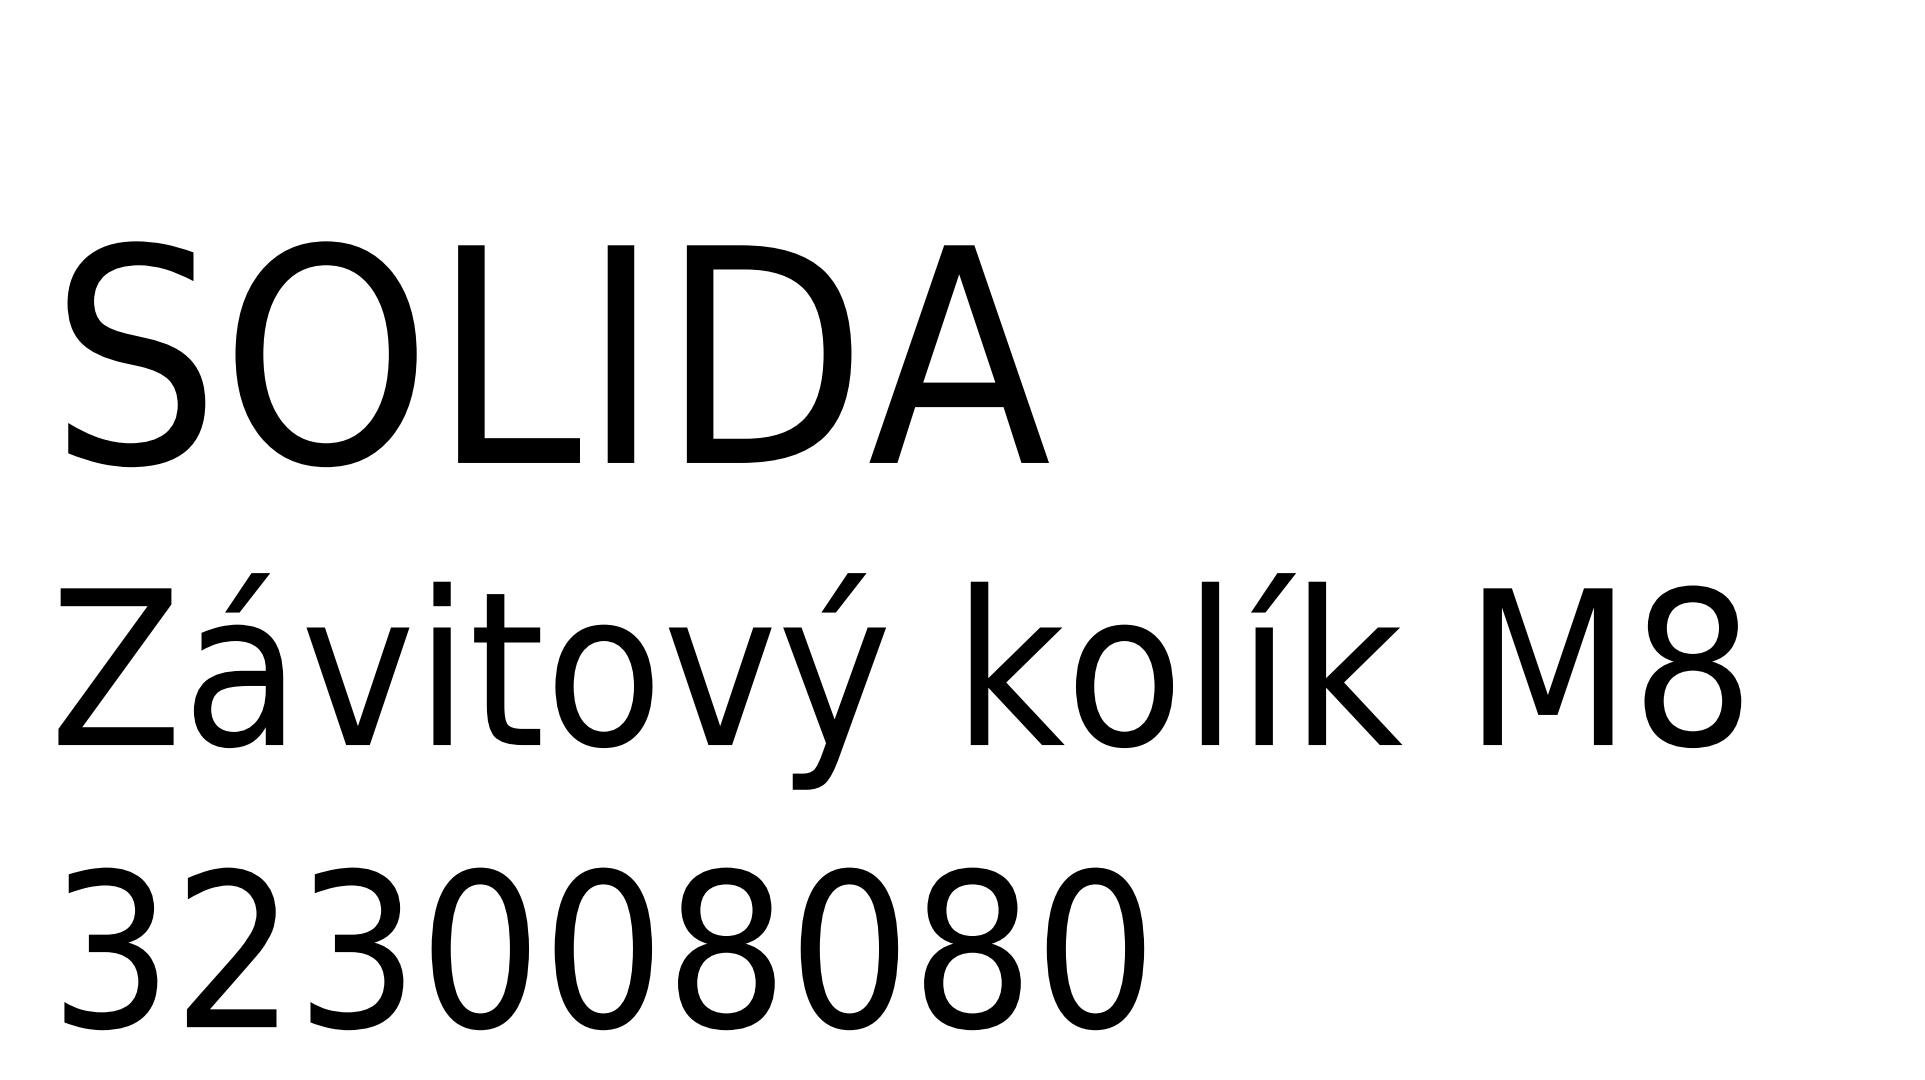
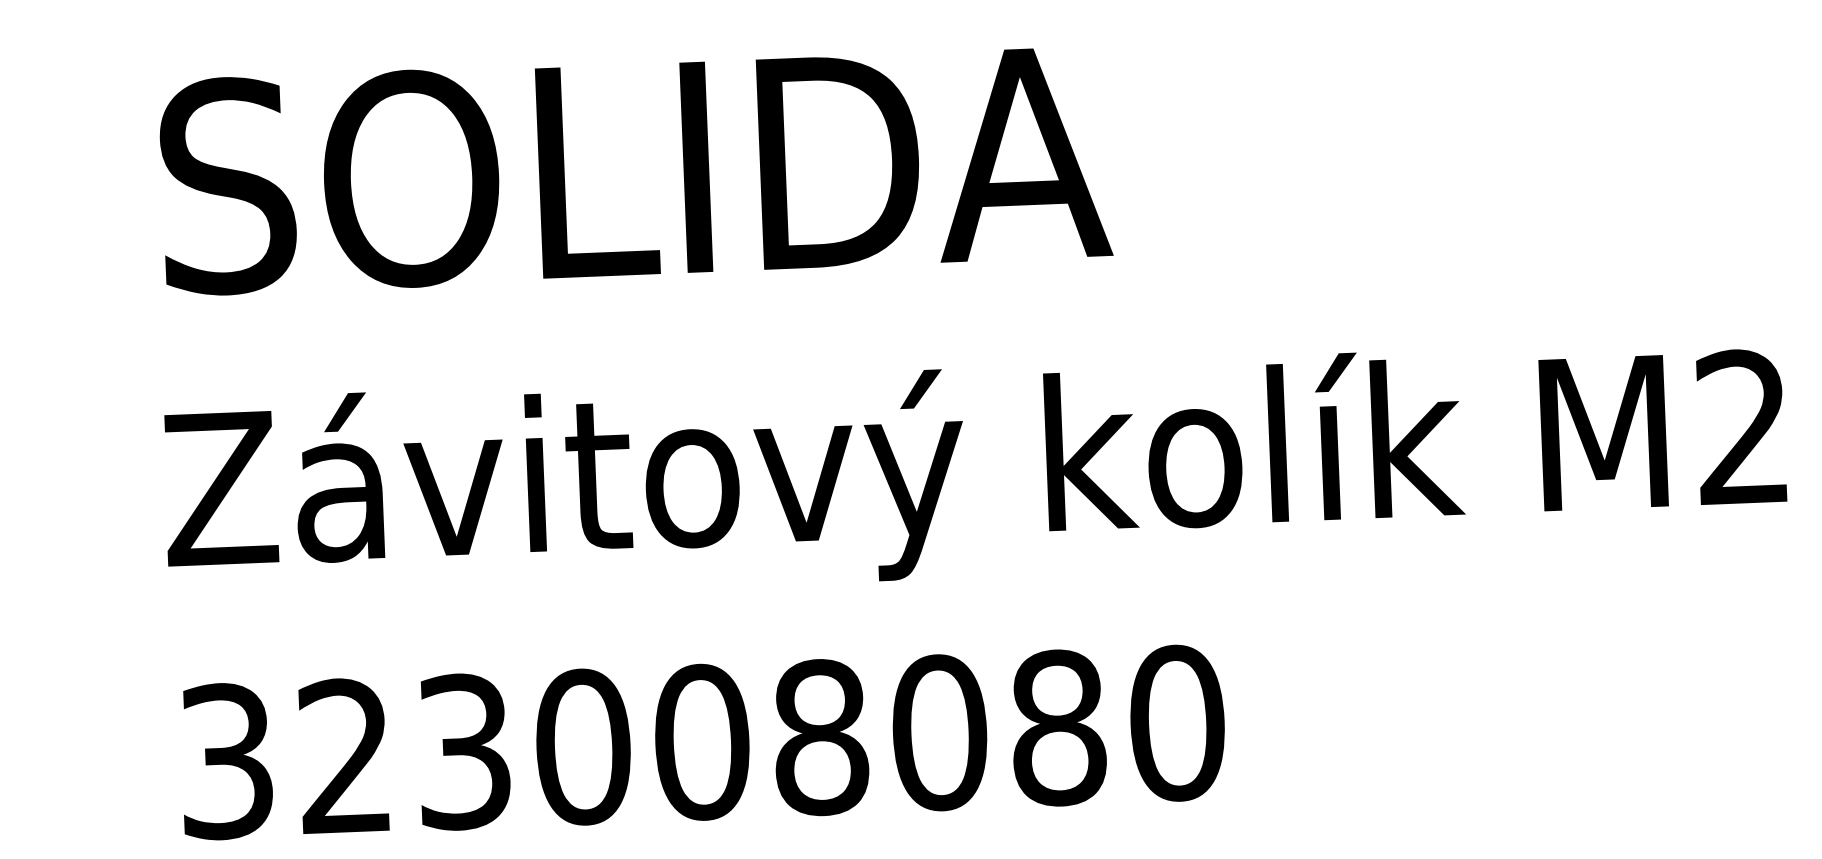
text: (1692, 666) -> (1743, 427), M8 -> M2

